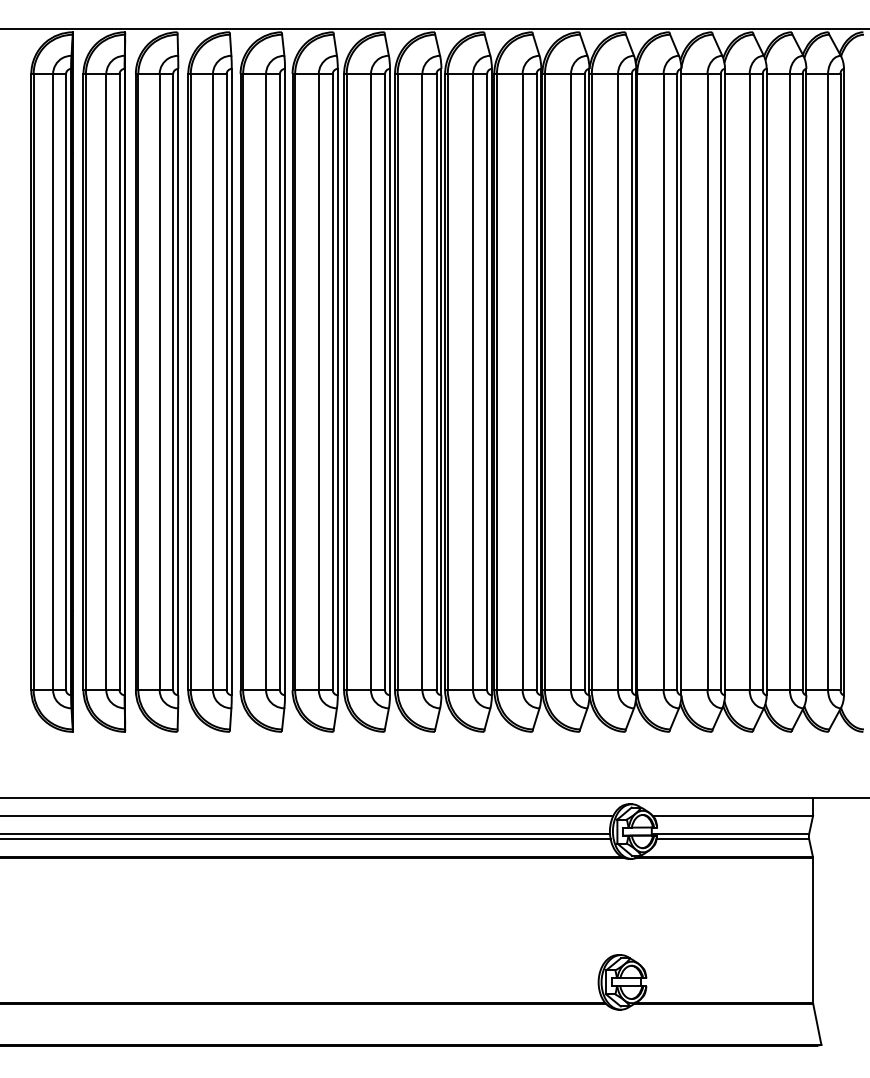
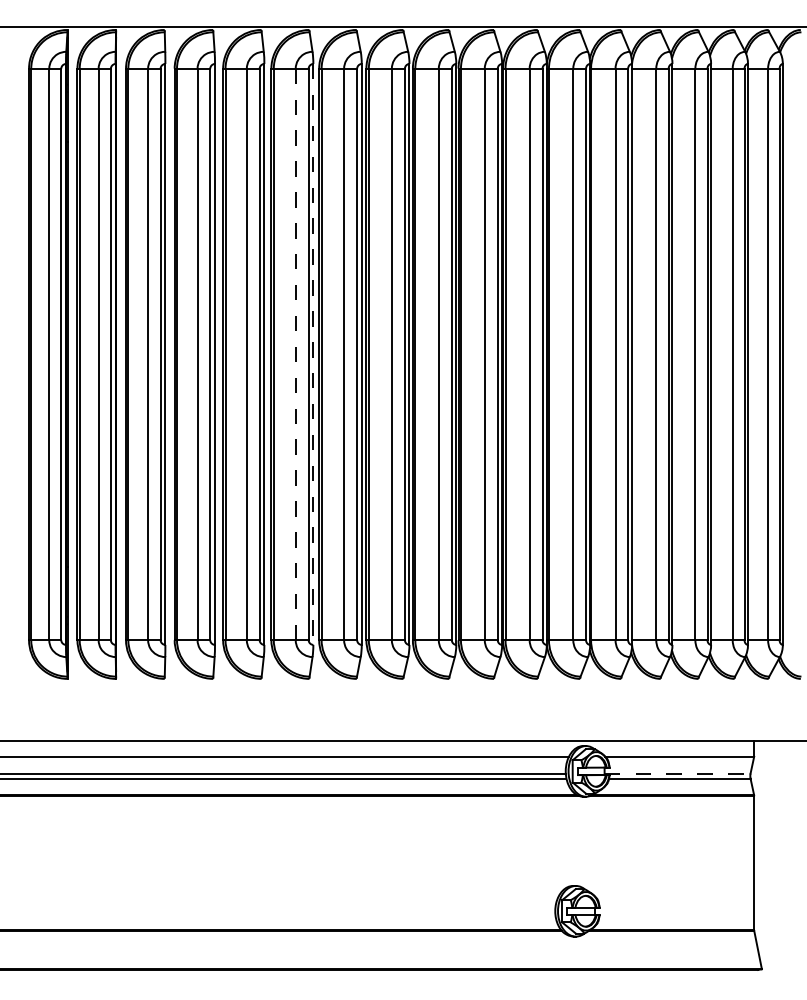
line: (318, 382) -> (295, 354), solid -> dashed
line: (337, 382) -> (313, 354), solid -> dashed
line: (730, 833) -> (677, 773), solid -> dashed

